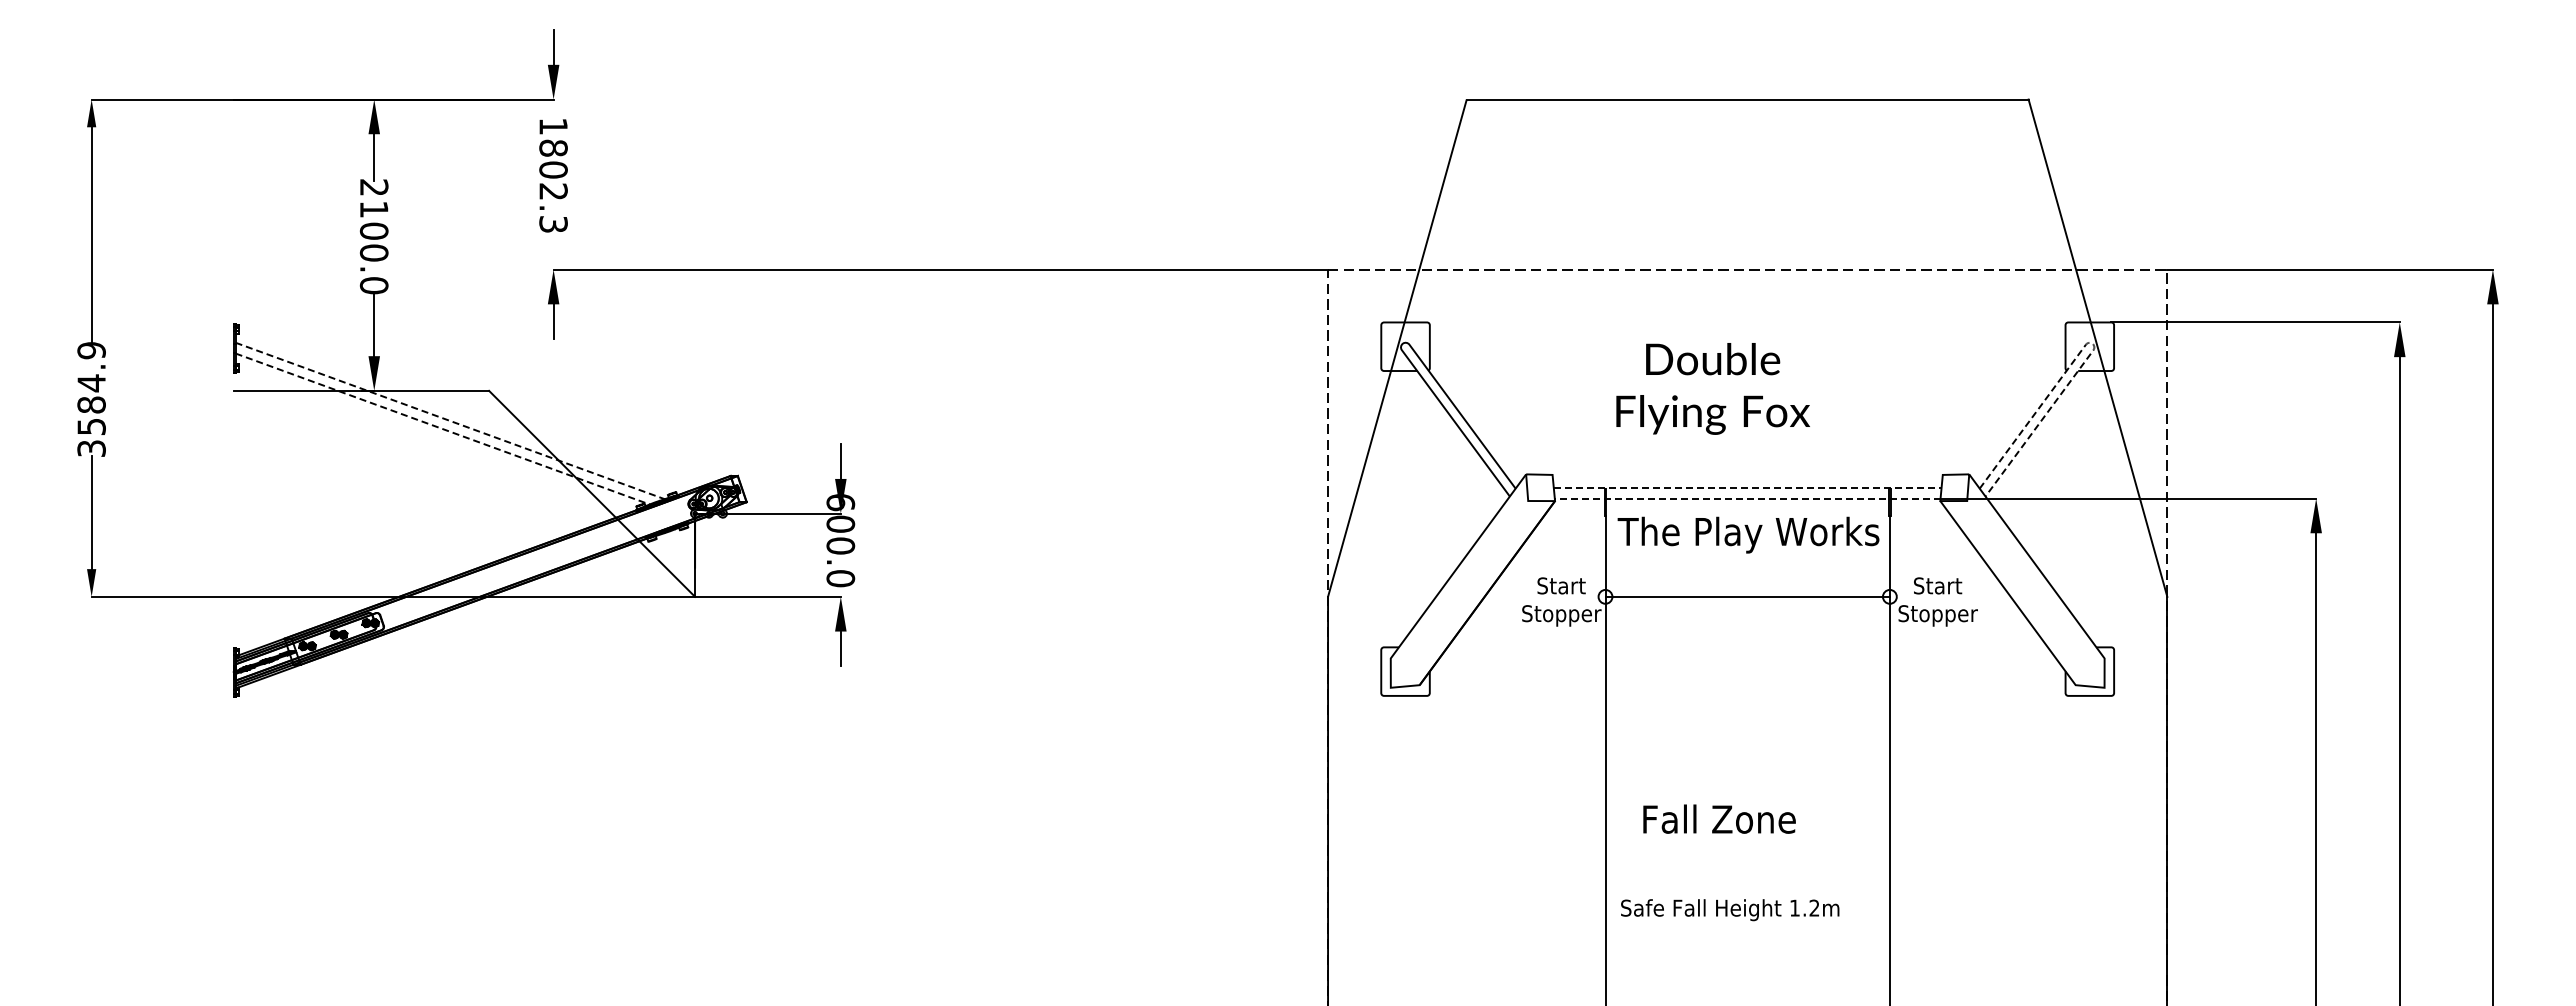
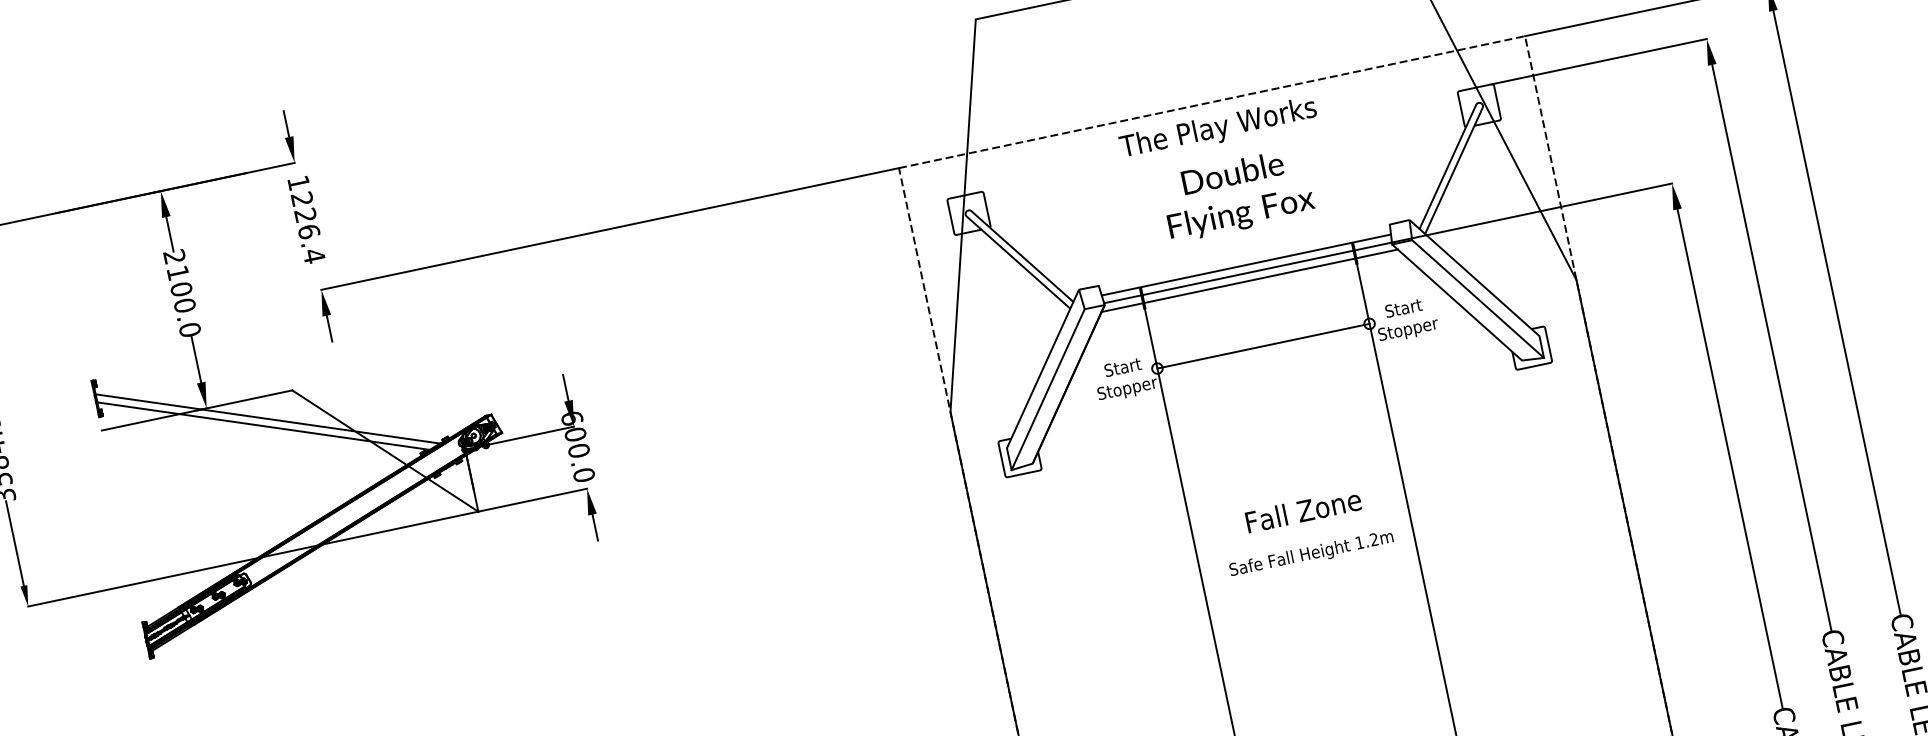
text: (553, 186) -> (308, 227), 1802.3 -> 1226.4
line: (2093, 344) -> (1481, 103), dashed -> solid
text: (1712, 388) -> (1236, 194), moved
line: (451, 421) -> (269, 419), dashed -> solid
line: (443, 429) -> (264, 426), dashed -> solid
line: (1747, 488) -> (1246, 265), dashed -> solid
line: (1747, 498) -> (1247, 272), dashed -> solid
line: (1747, 509) -> (1249, 281), added
text: (1748, 534) -> (1218, 128), moved
line: (1459, 594) -> (1048, 389), added
line: (2035, 594) -> (1477, 299), added
text: (1719, 818) -> (1303, 510), moved
text: (1730, 910) -> (1311, 554), moved

